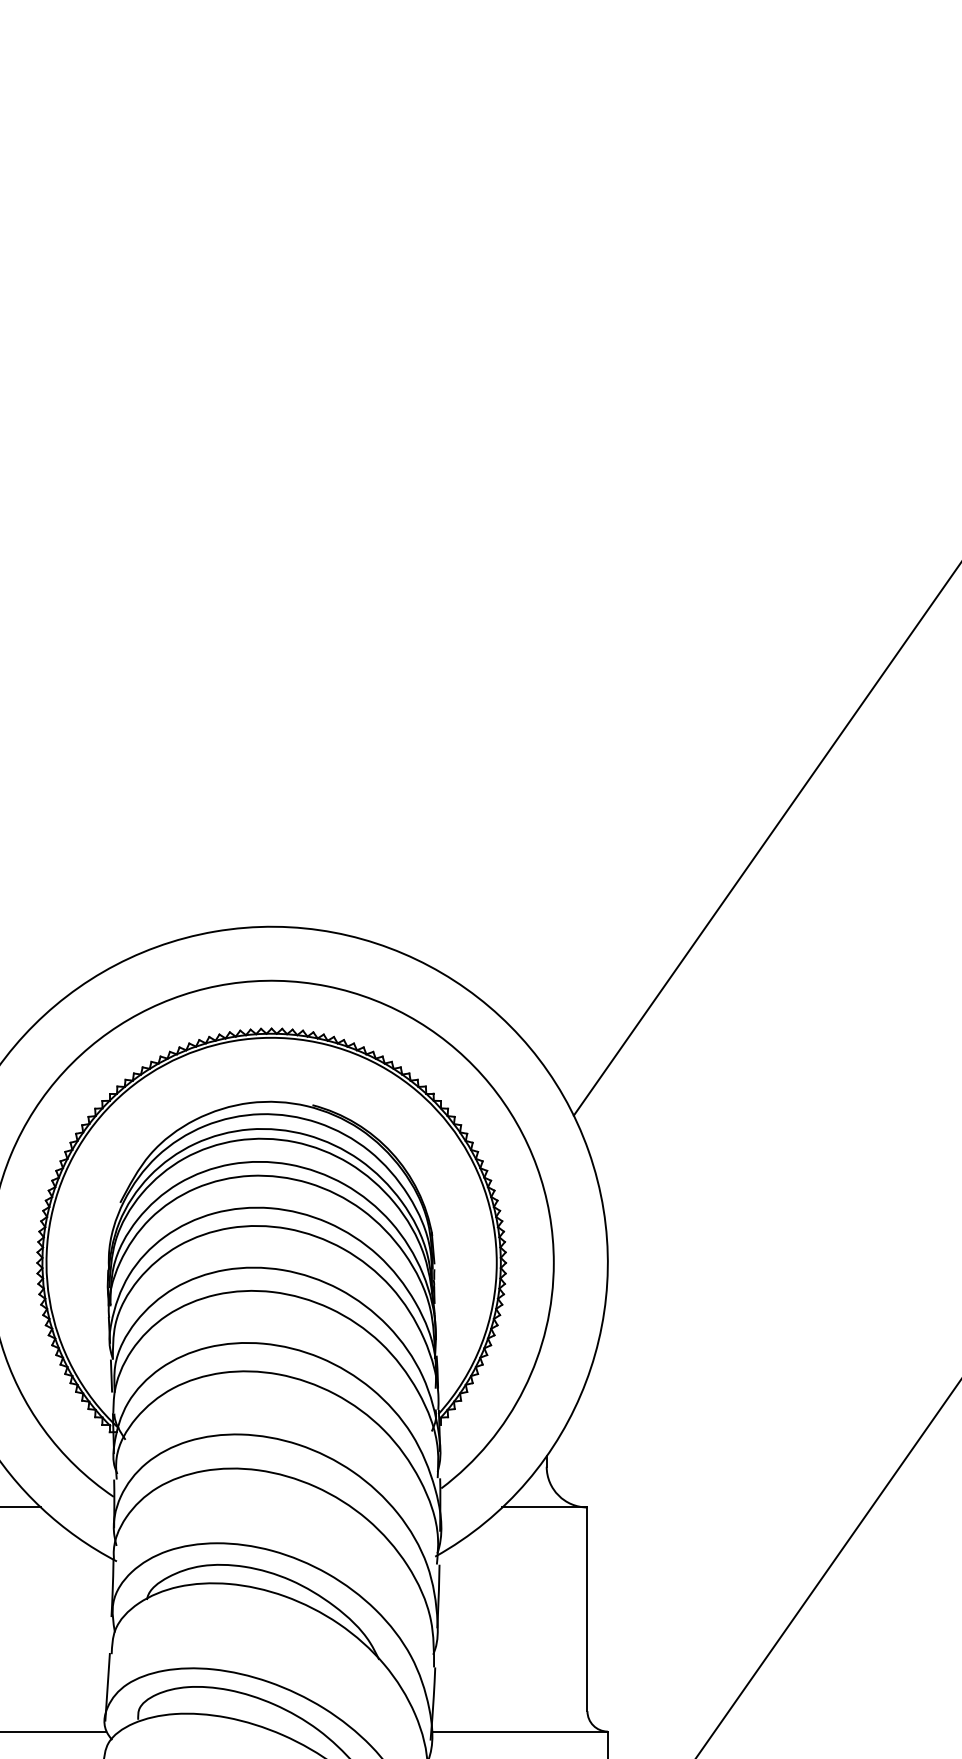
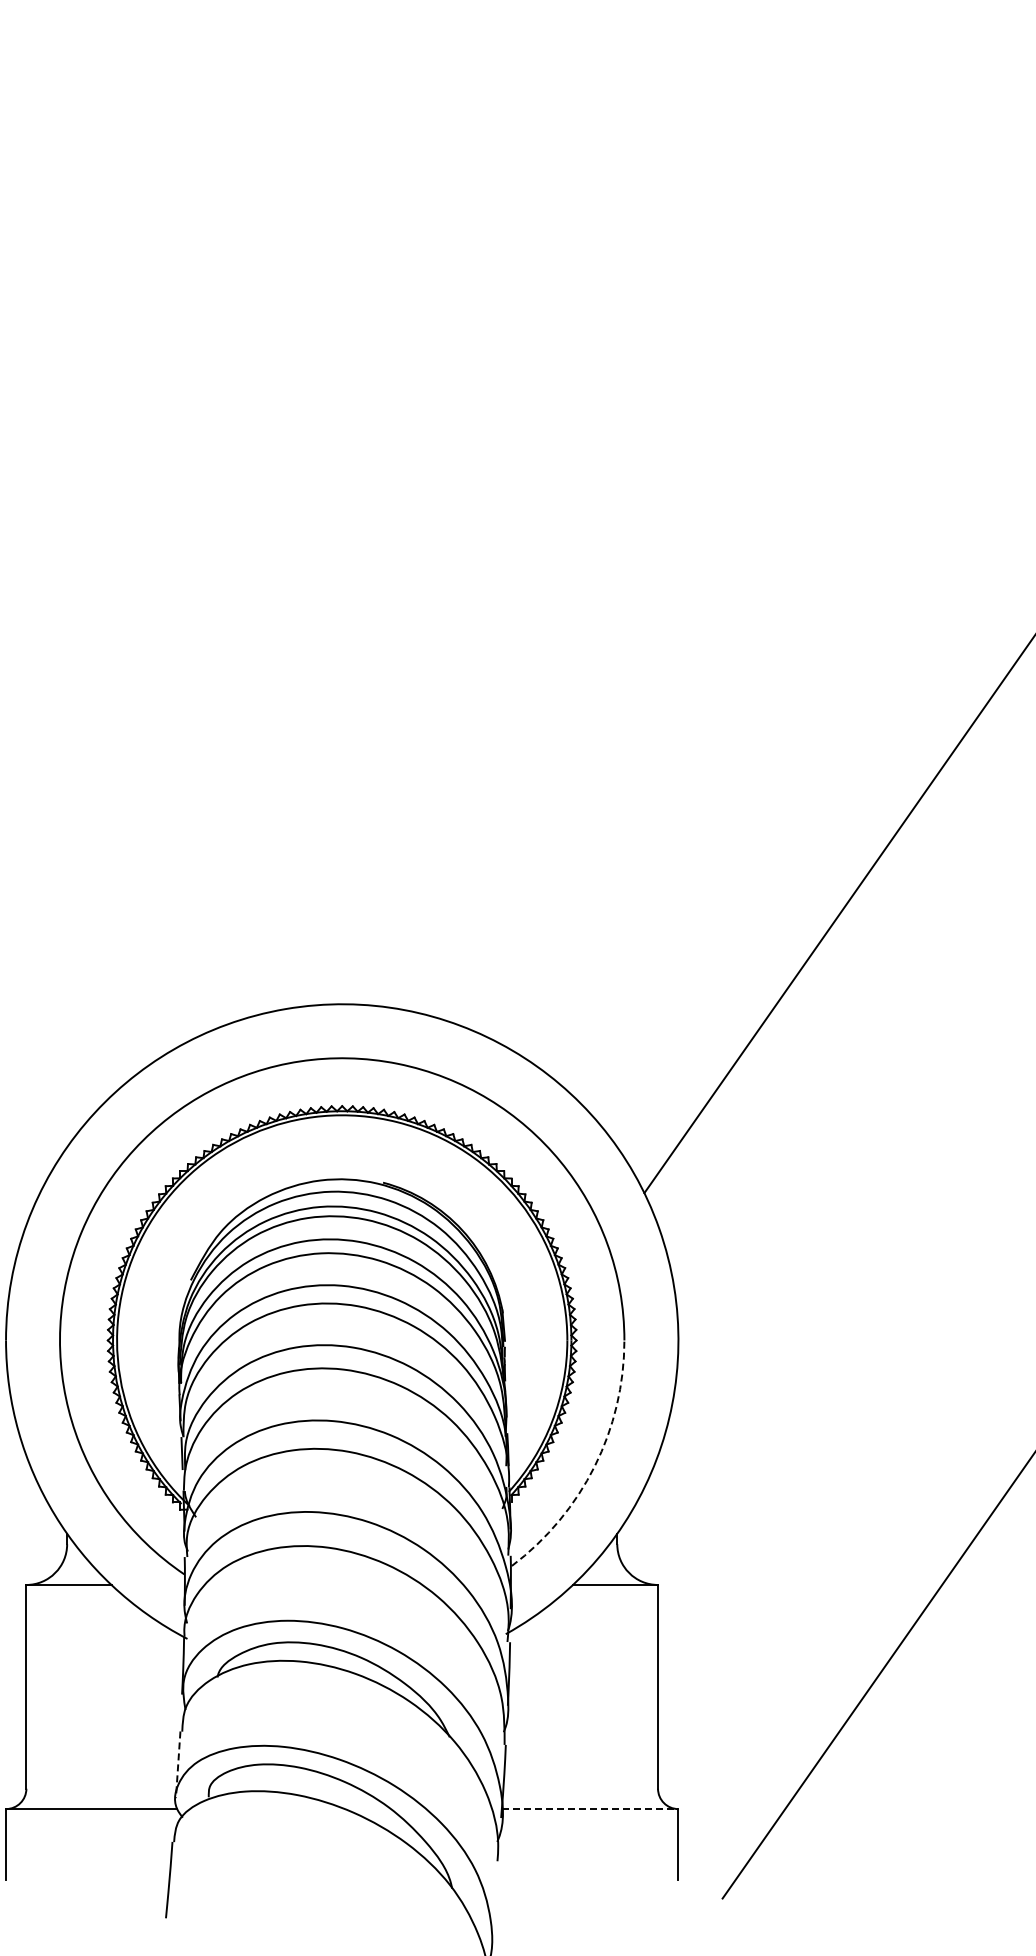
arc: (523, 1389) -> (594, 1466), solid -> dashed
line: (107, 1688) -> (178, 1765), solid -> dashed
line: (519, 1732) -> (590, 1809), solid -> dashed

